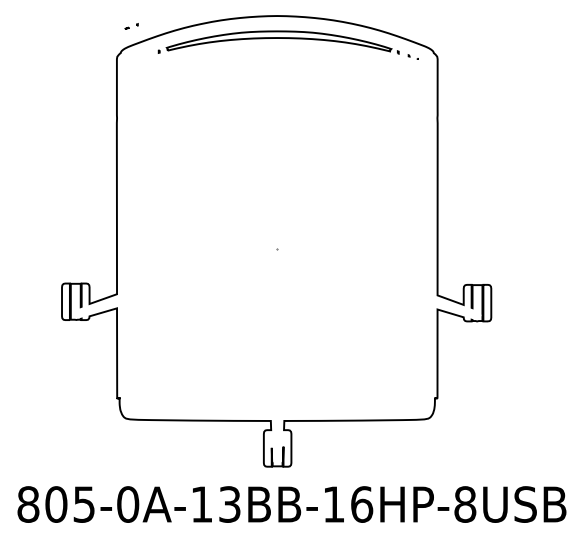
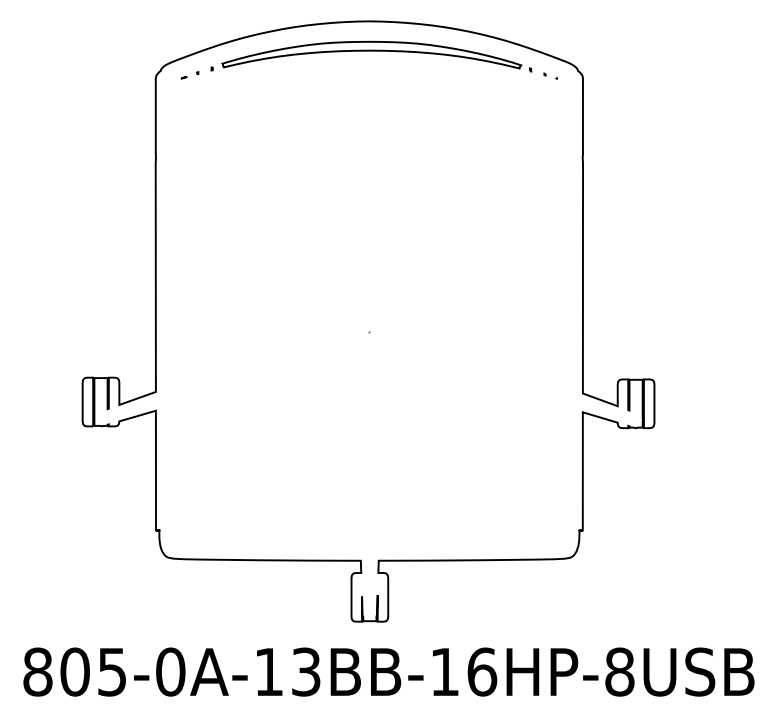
part: (131, 26) -> (189, 75), moved

